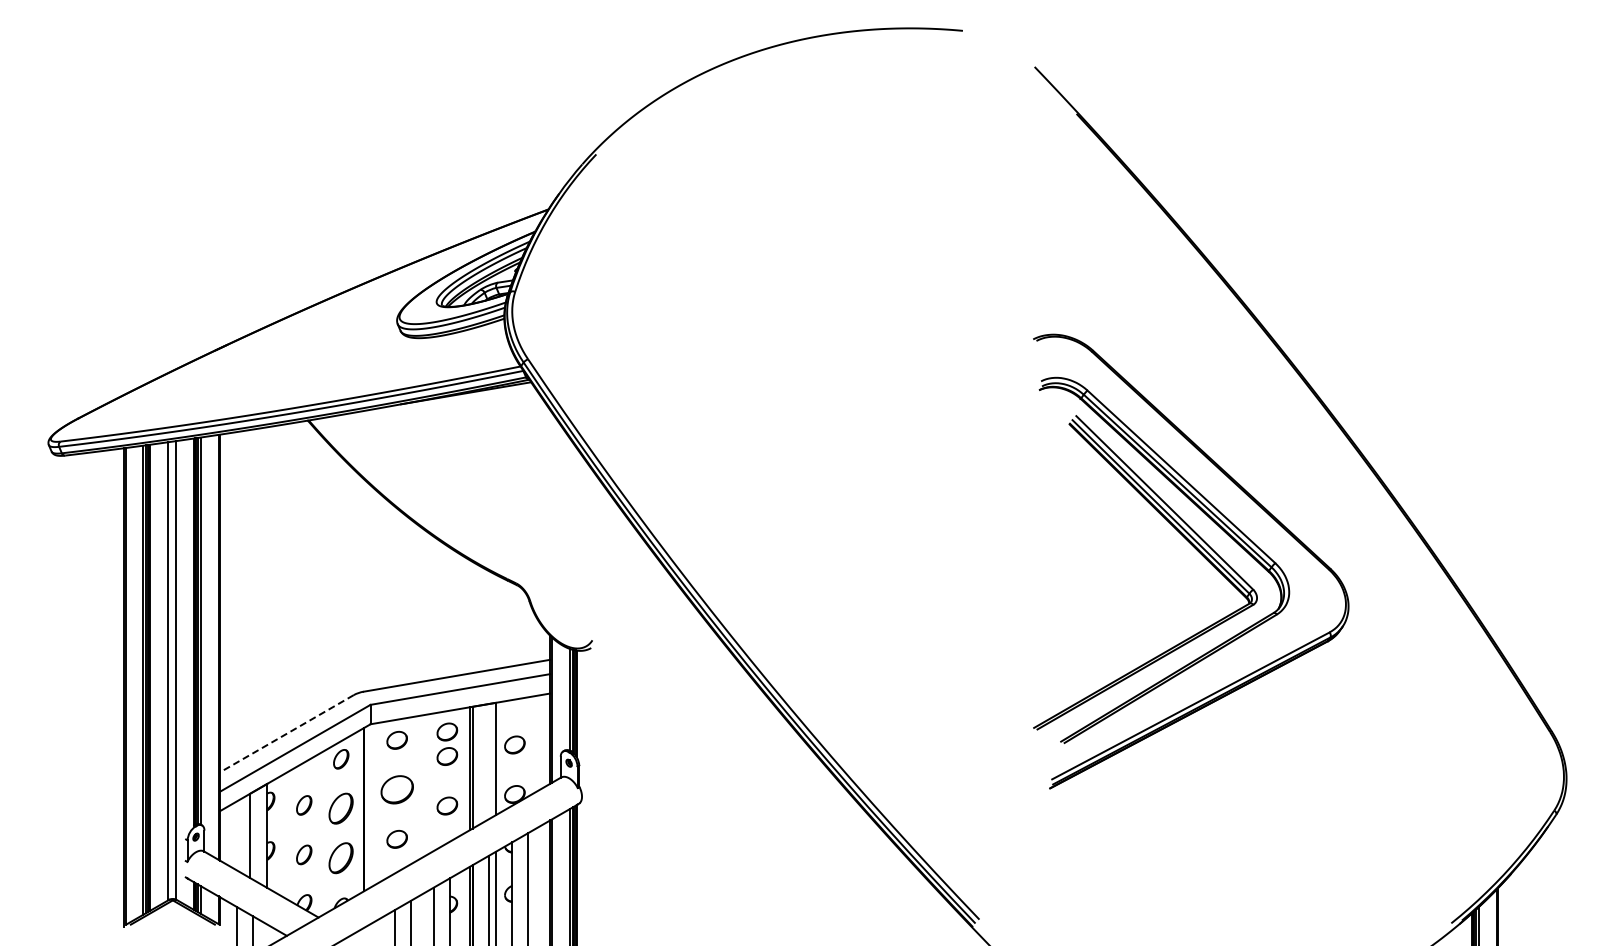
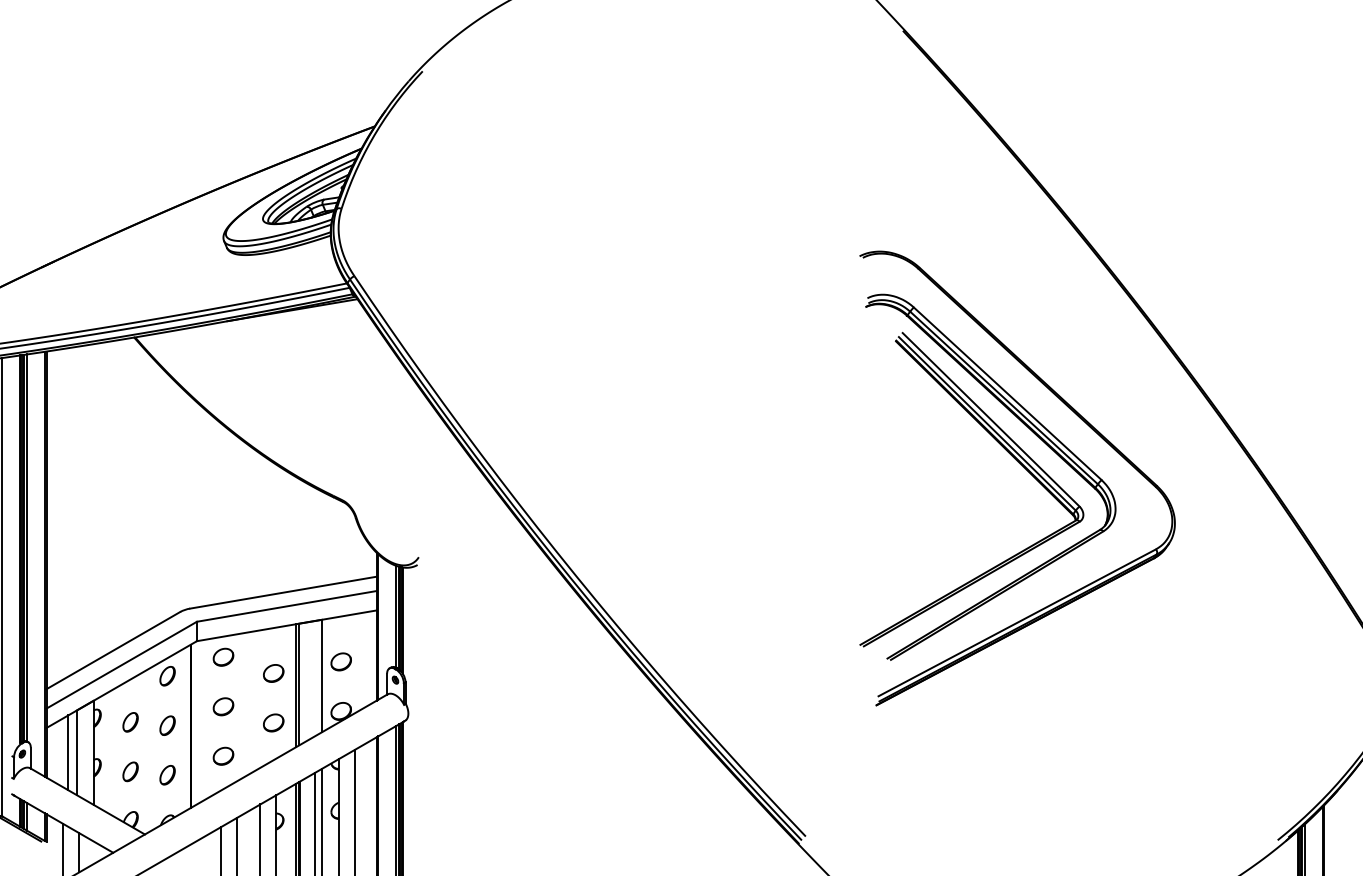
part: (447, 731) -> (273, 648), removed
line: (286, 733) -> (112, 650), dashed -> solid
part: (396, 789) -> (222, 706), size x0.62
part: (341, 808) -> (167, 725), size x0.62
line: (242, 835) -> (68, 752), added
part: (341, 858) -> (167, 775), size x0.62

